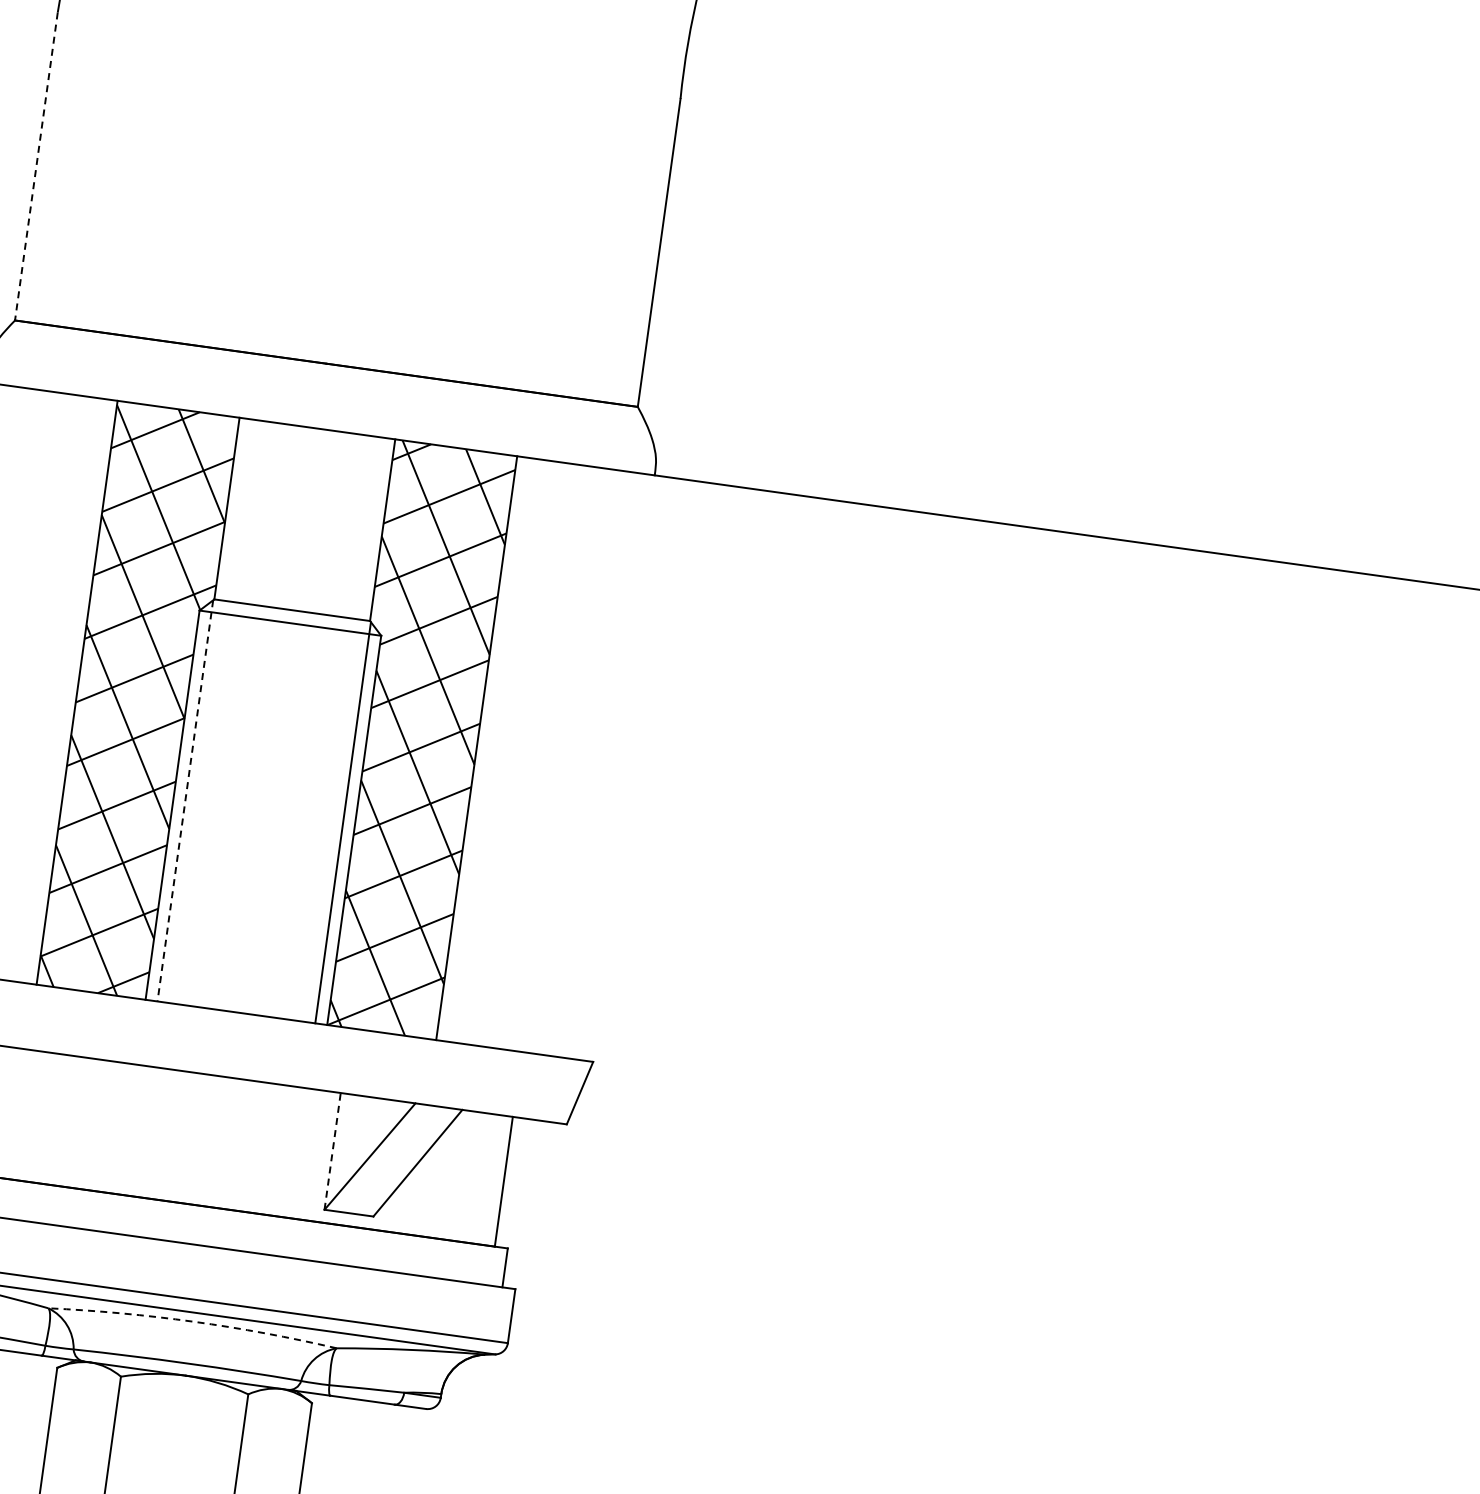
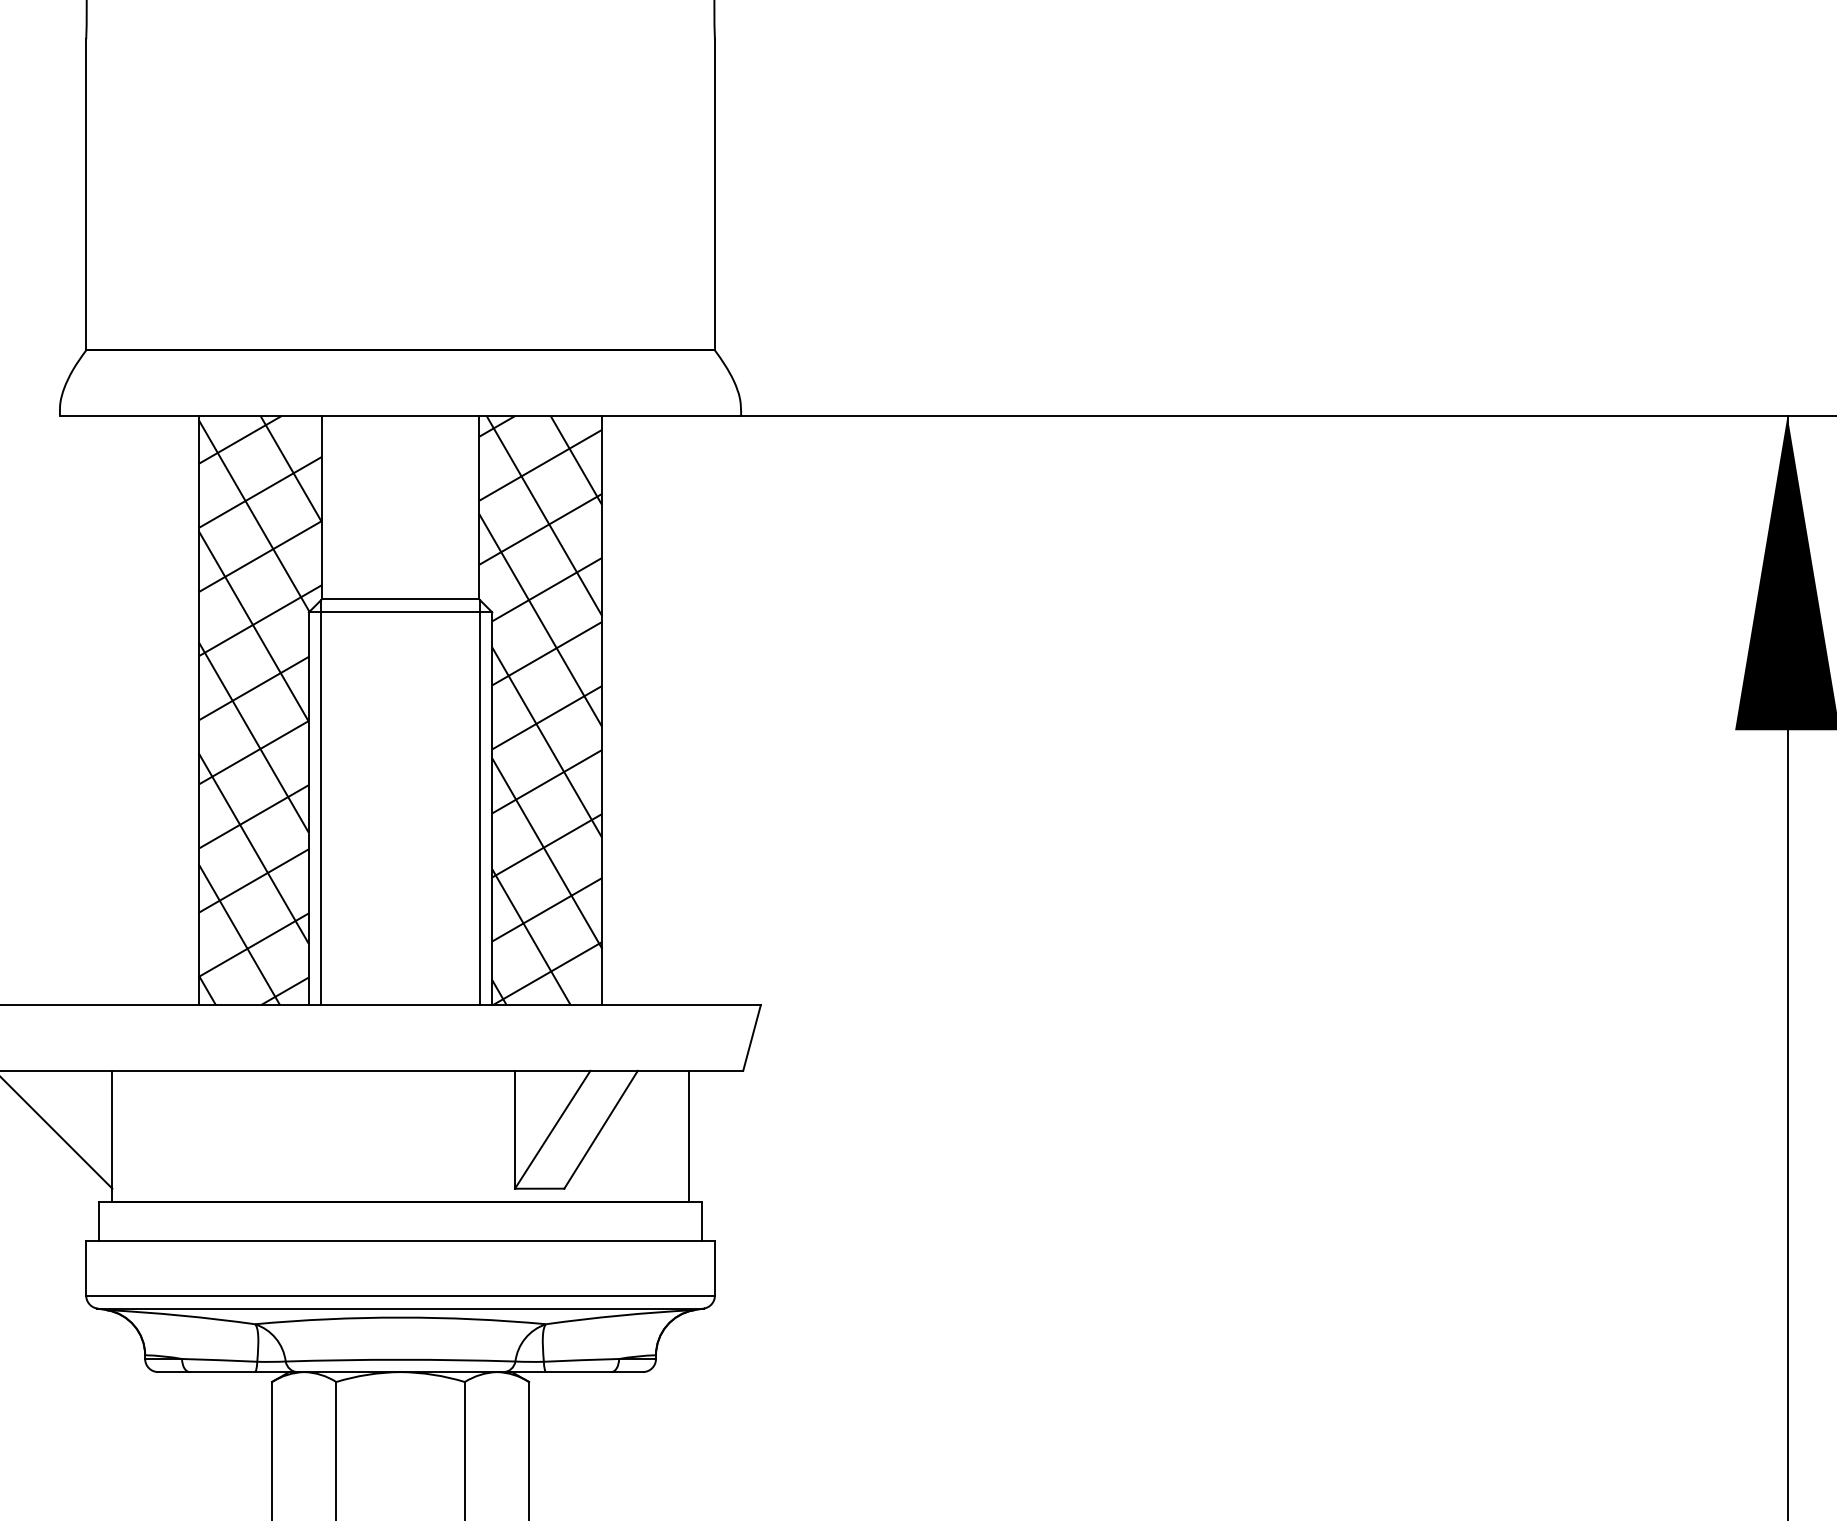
line: (36, 167) -> (86, 195), dashed -> solid
line: (184, 800) -> (320, 802), dashed -> solid
line: (333, 1151) -> (515, 1129), dashed -> solid
arc: (193, 1321) -> (400, 1317), dashed -> solid

